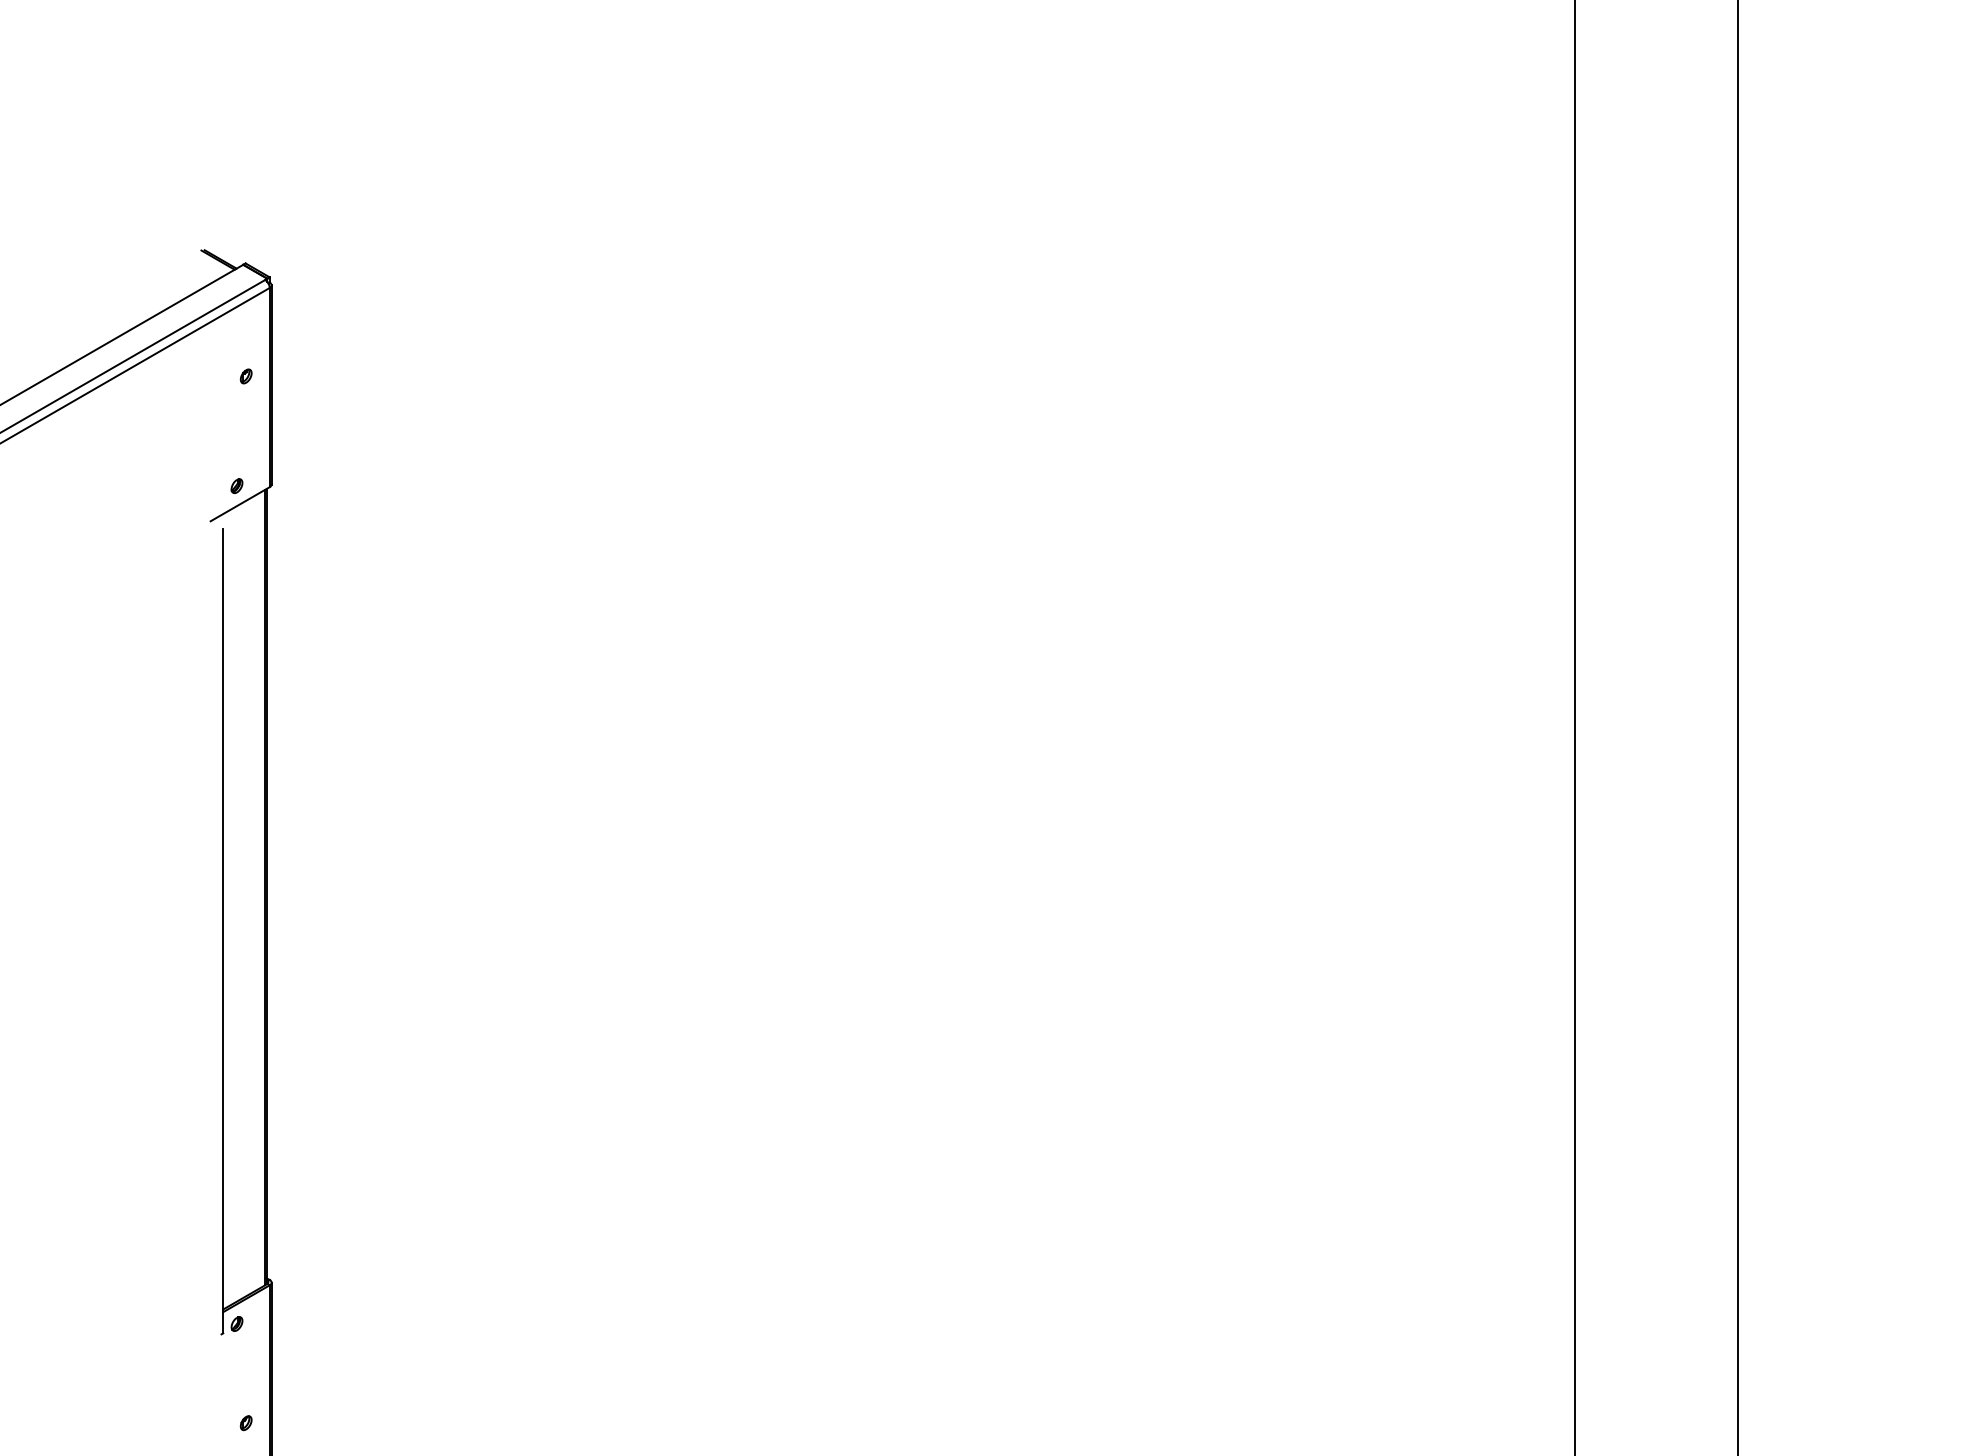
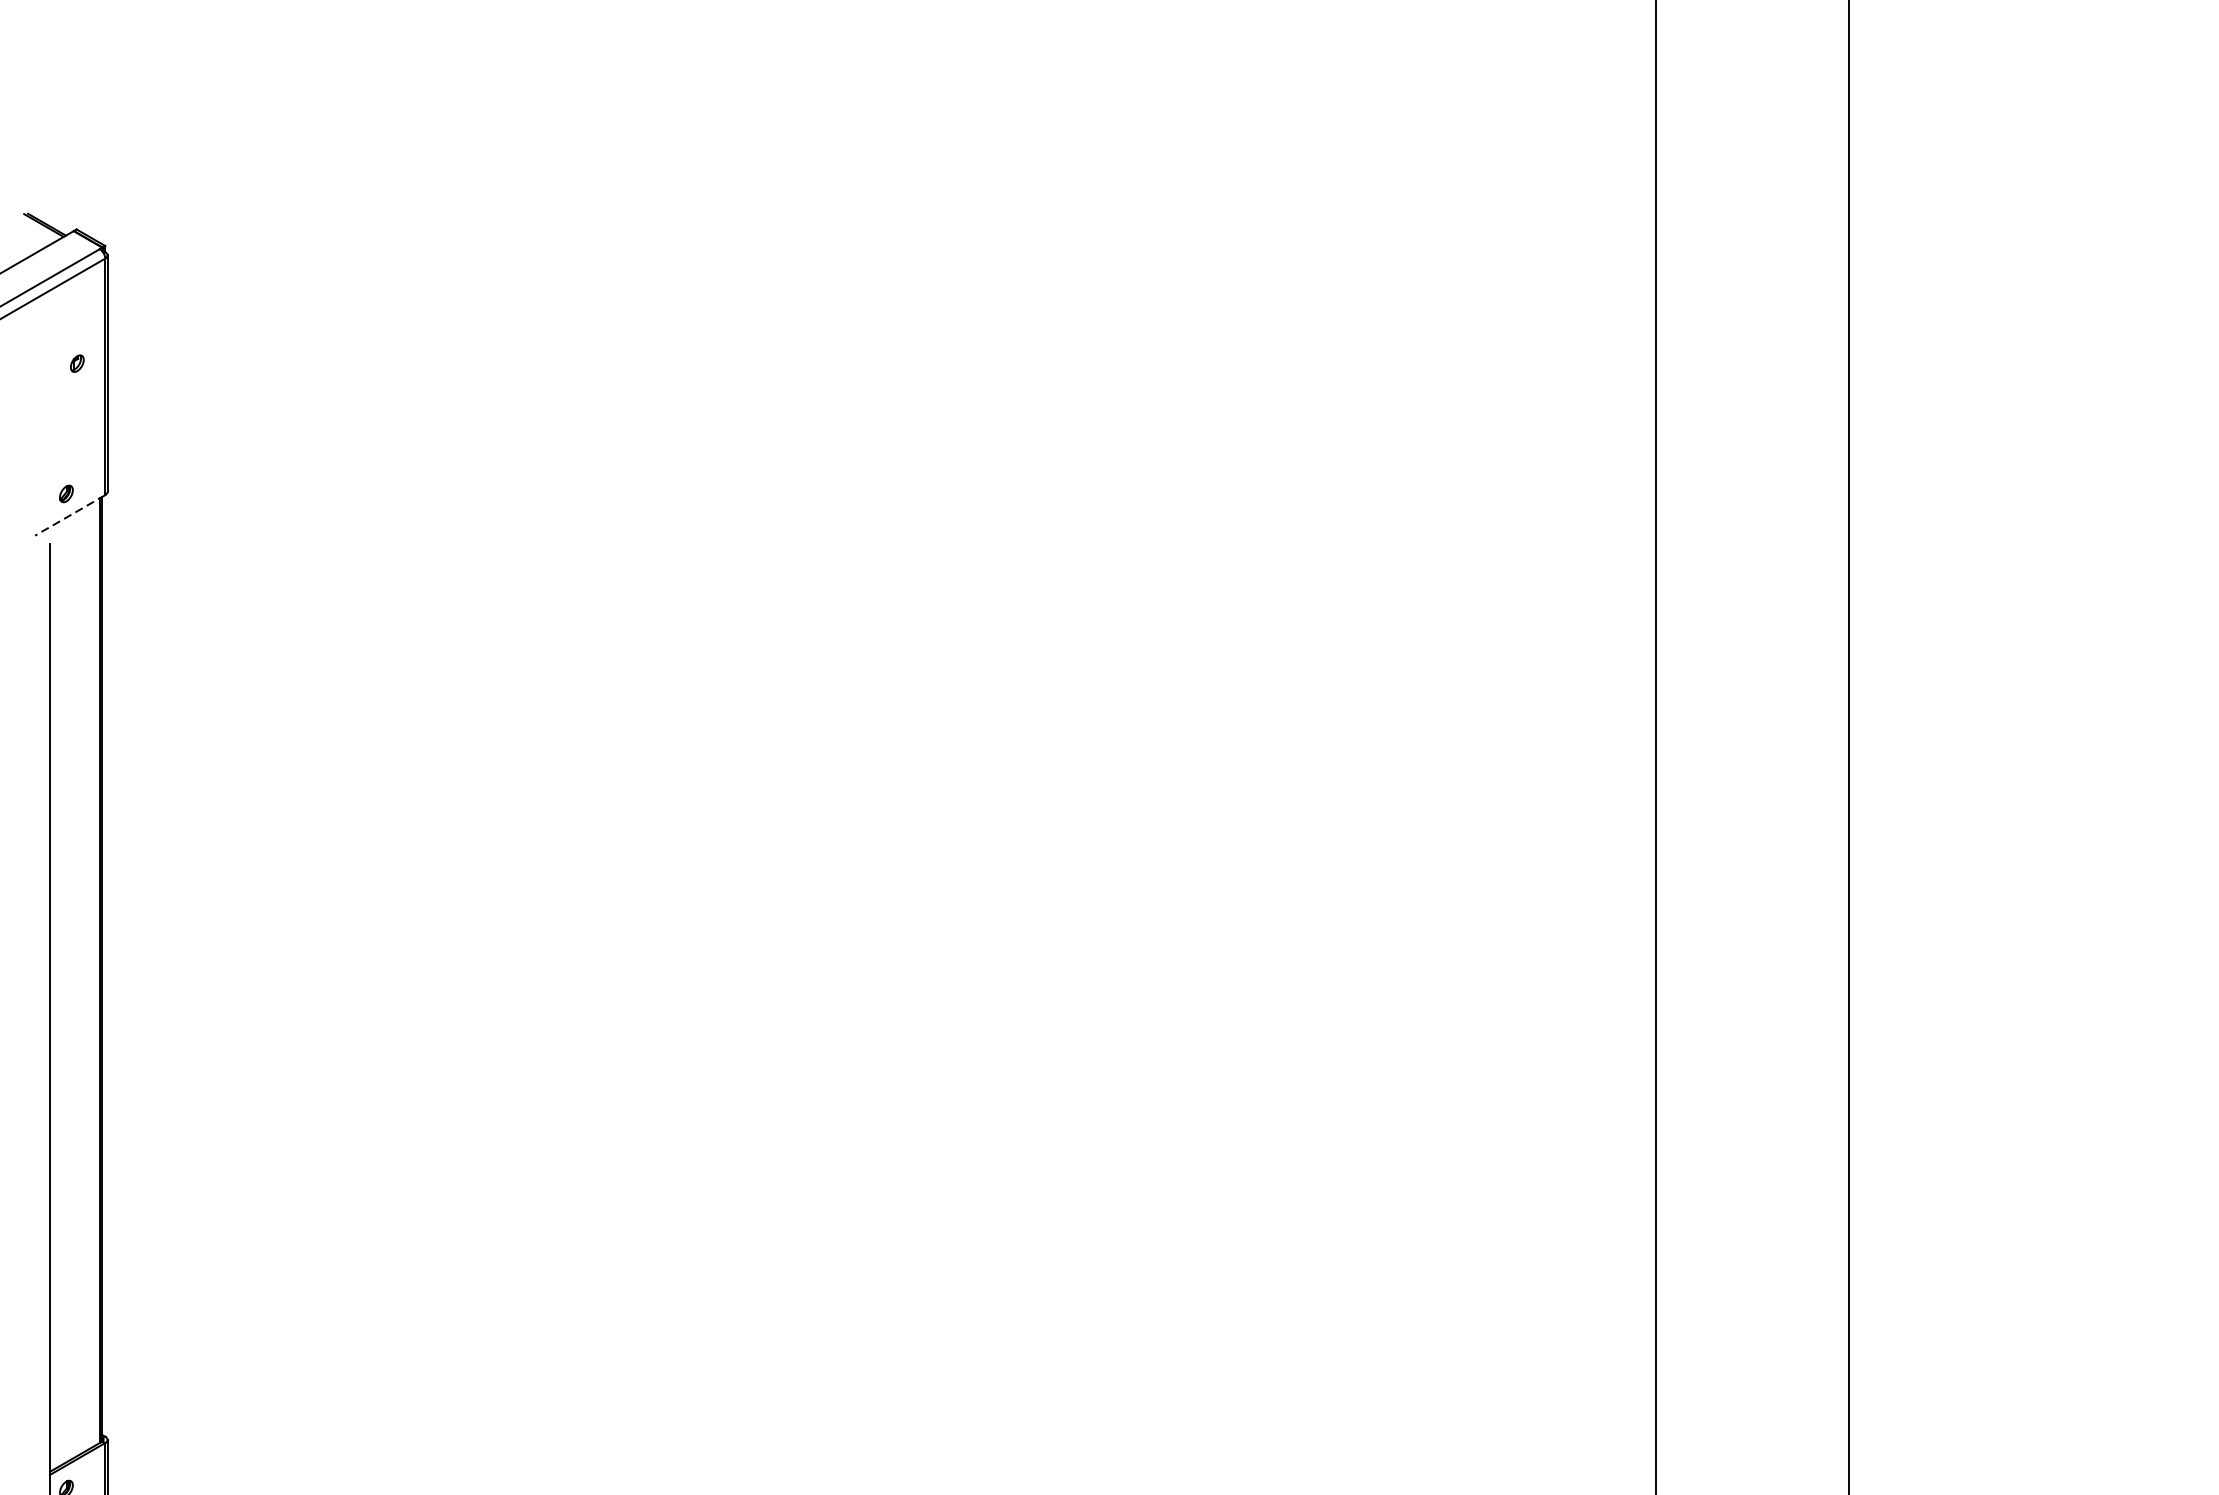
line: (239, 504) -> (69, 515), solid -> dashed

